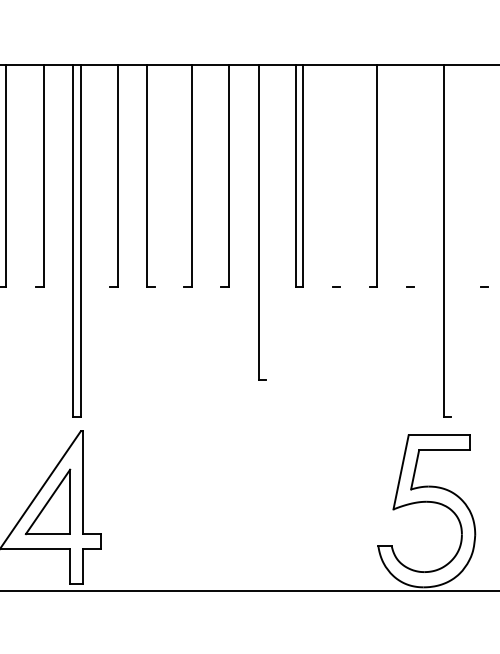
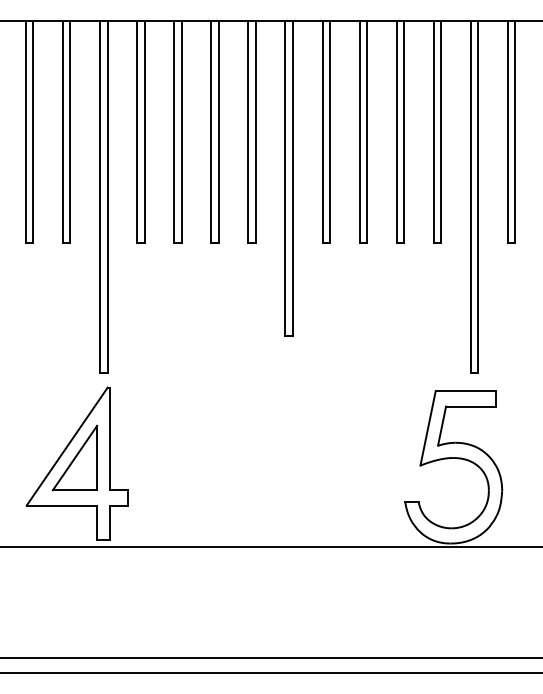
line: (36, 175) -> (63, 131), added
line: (110, 175) -> (137, 131), added
line: (154, 175) -> (181, 131), added
line: (184, 175) -> (211, 131), added
line: (221, 175) -> (248, 131), added
line: (332, 175) -> (359, 131), added
line: (340, 175) -> (367, 131), added
line: (369, 175) -> (396, 131), added
line: (406, 175) -> (433, 131), added
line: (414, 175) -> (441, 131), added
line: (480, 175) -> (507, 131), added
line: (488, 175) -> (515, 131), added
line: (265, 221) -> (292, 177), added
line: (451, 240) -> (478, 196), added

